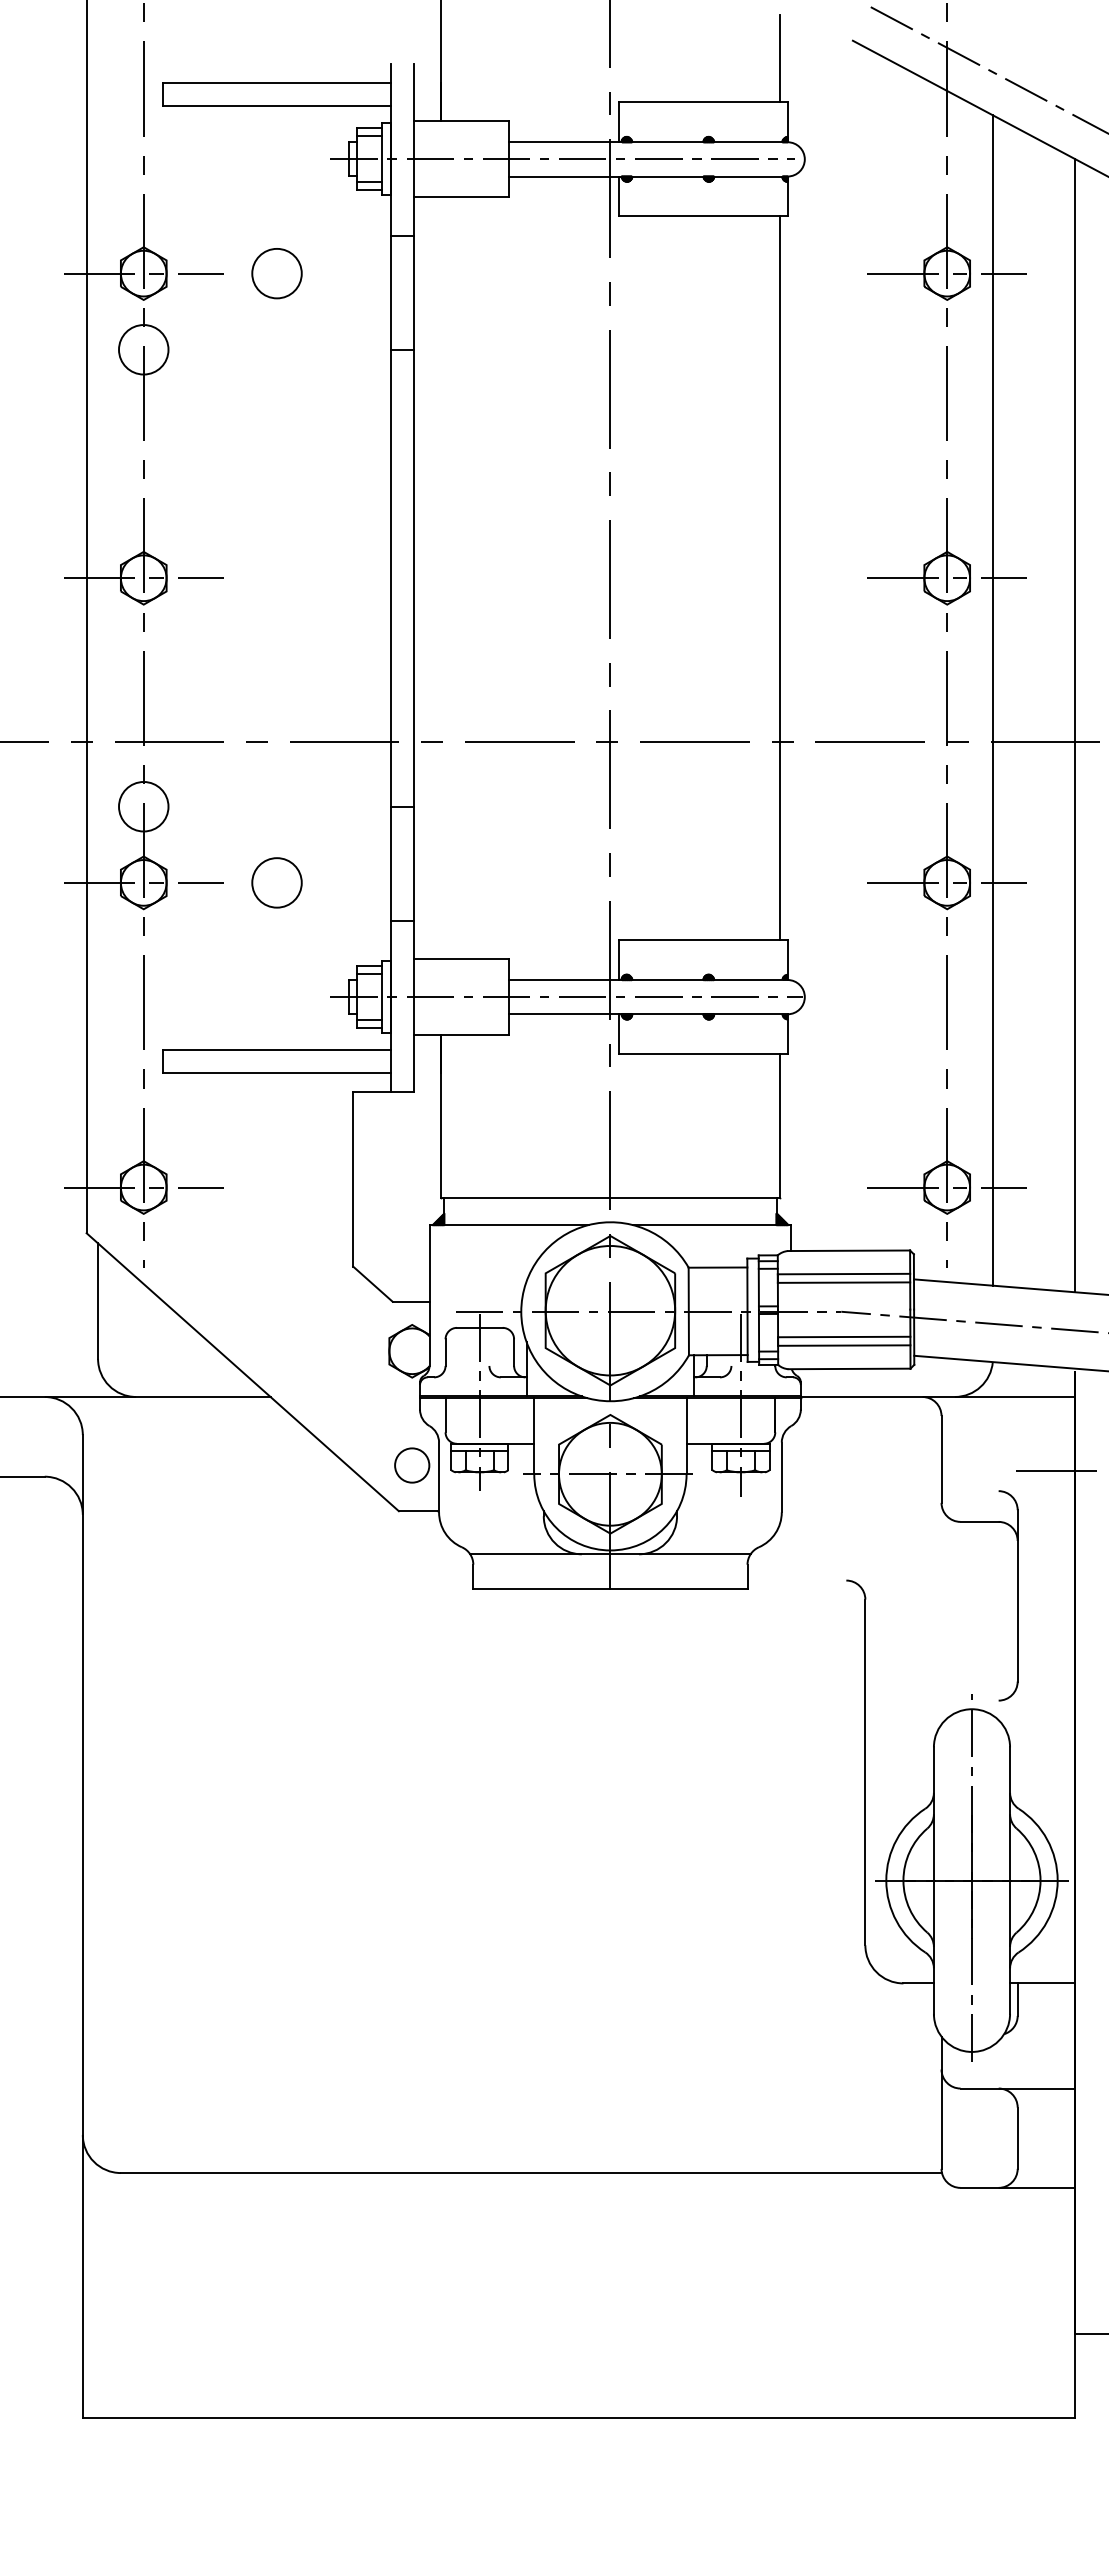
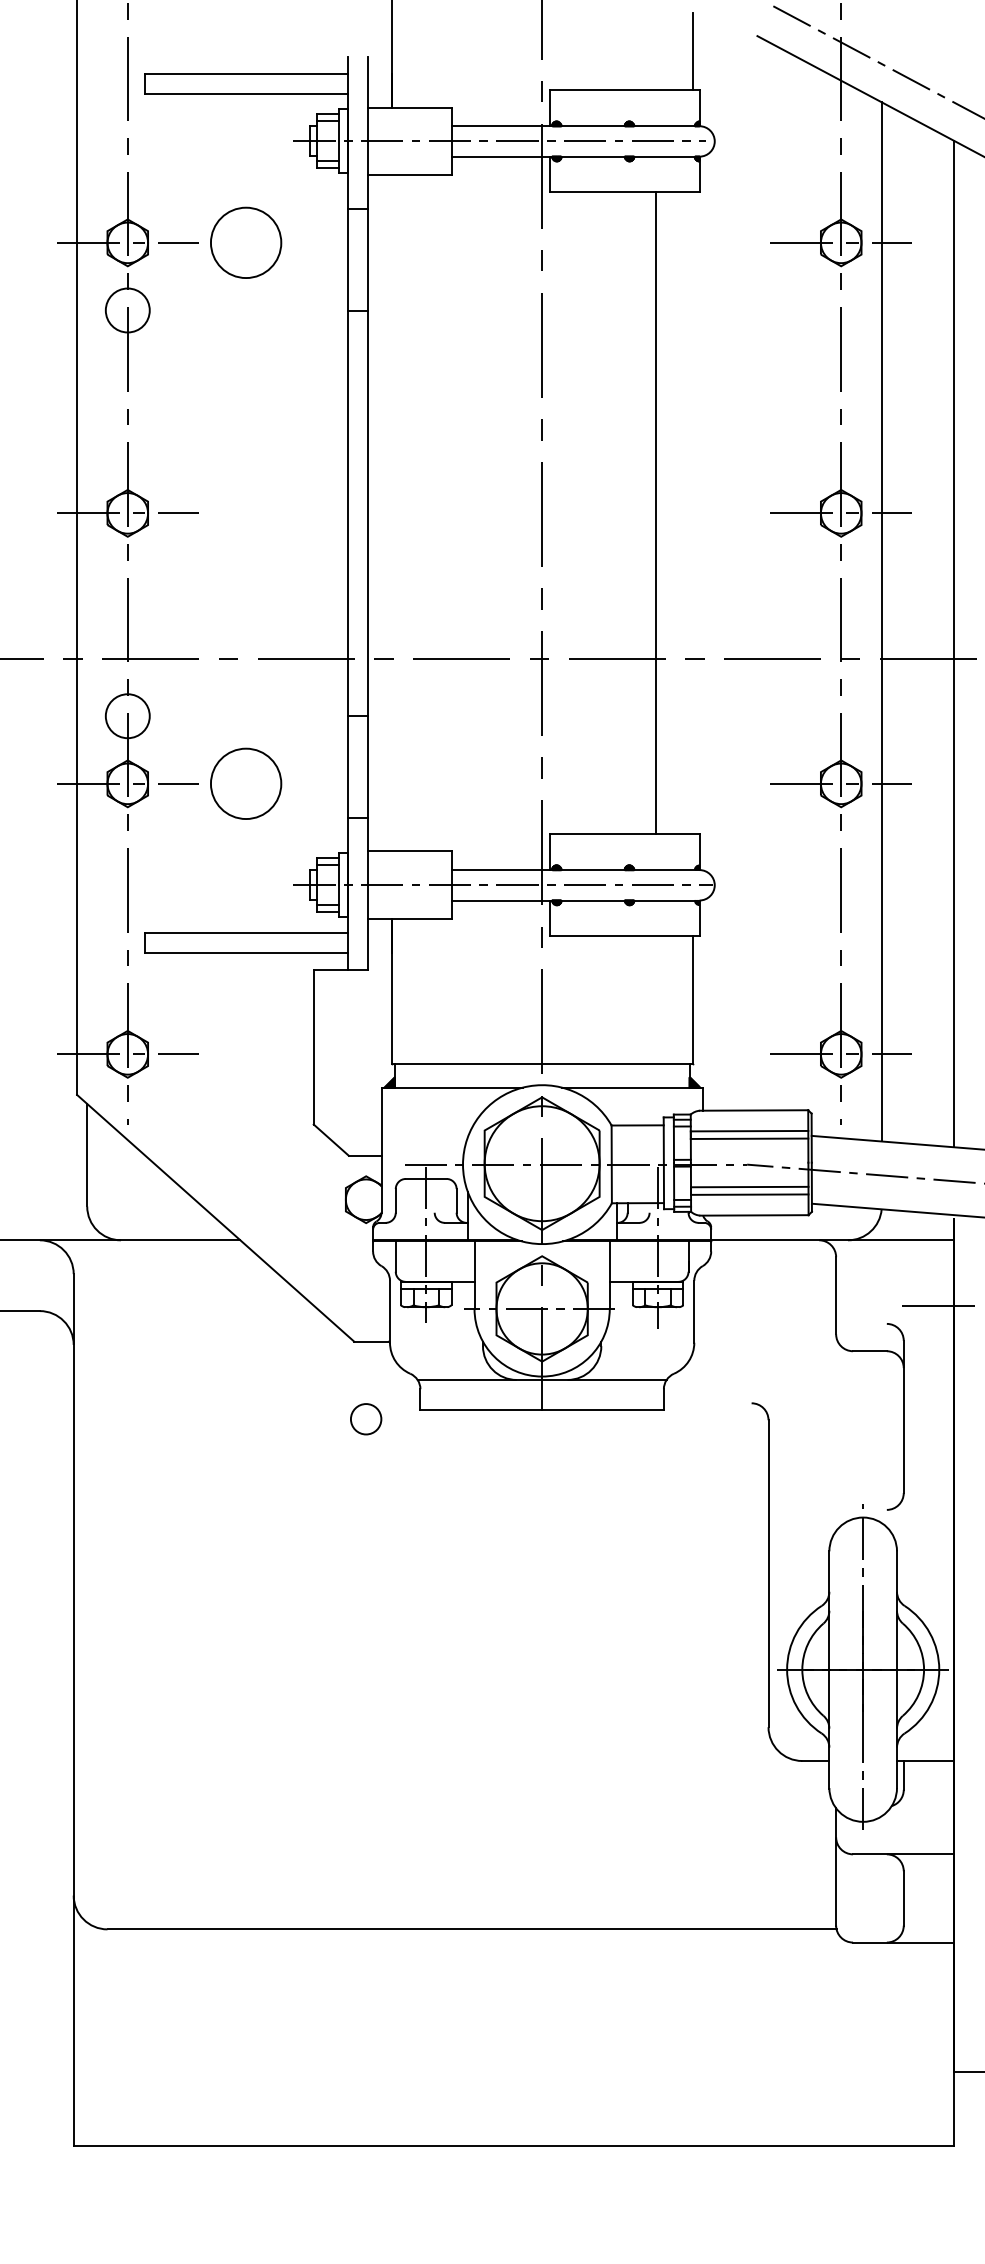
circle: (276, 273) -> (245, 242), size x1.6
line: (780, 577) -> (655, 512), moved
circle: (276, 882) -> (245, 783), size x1.6
circle: (412, 1465) -> (366, 1419), moved

